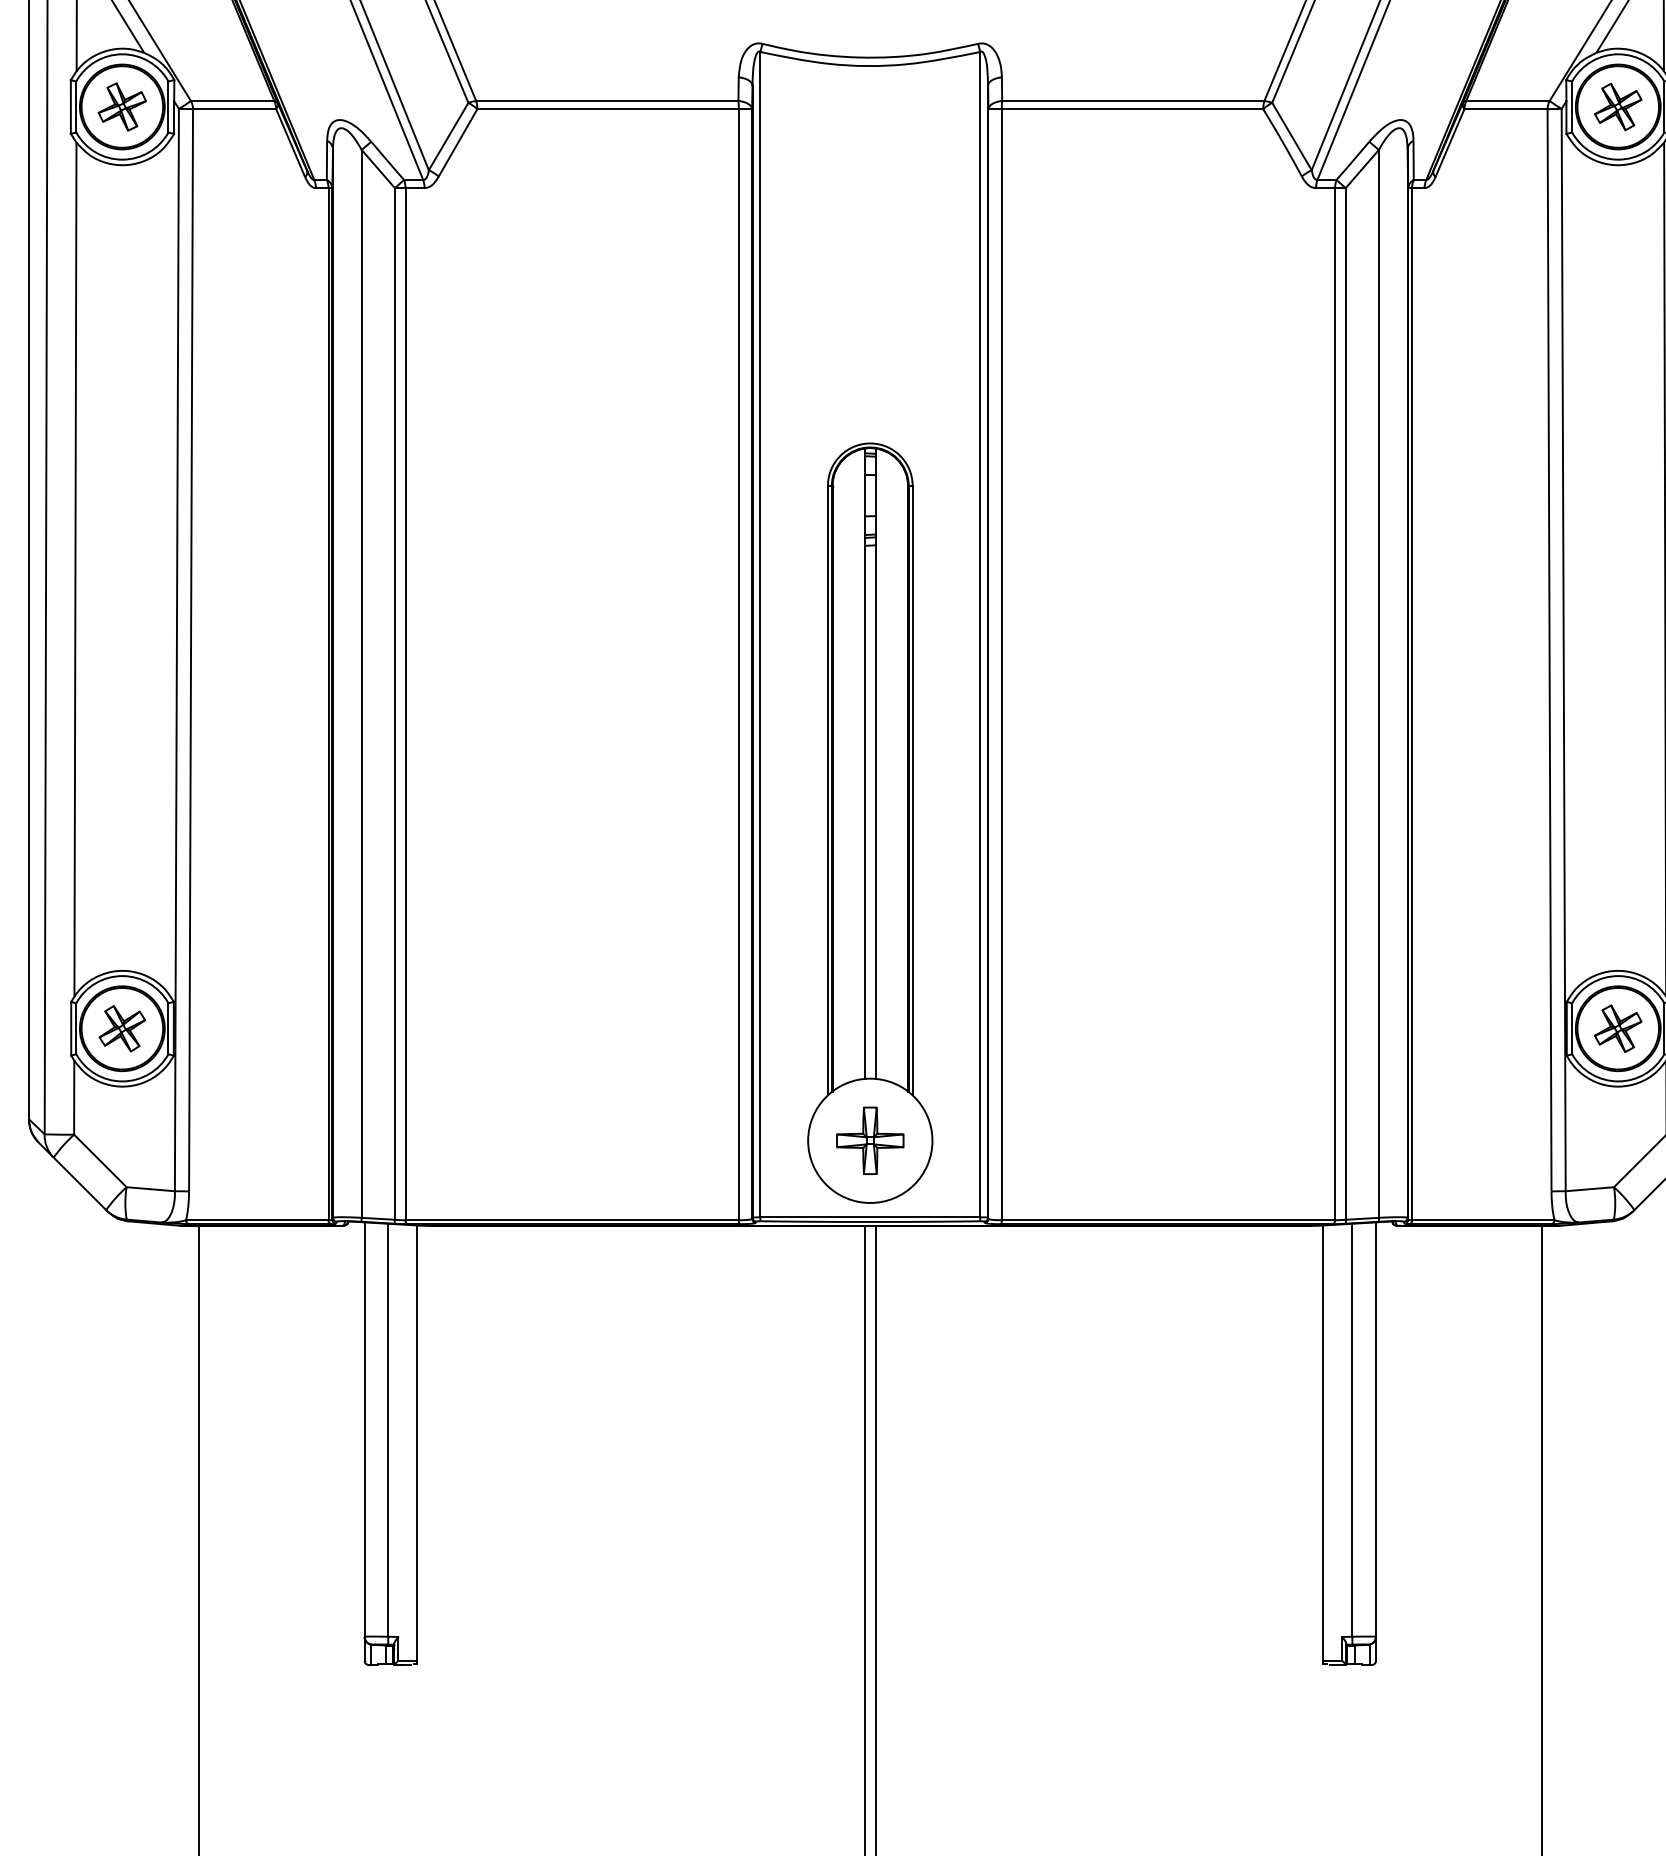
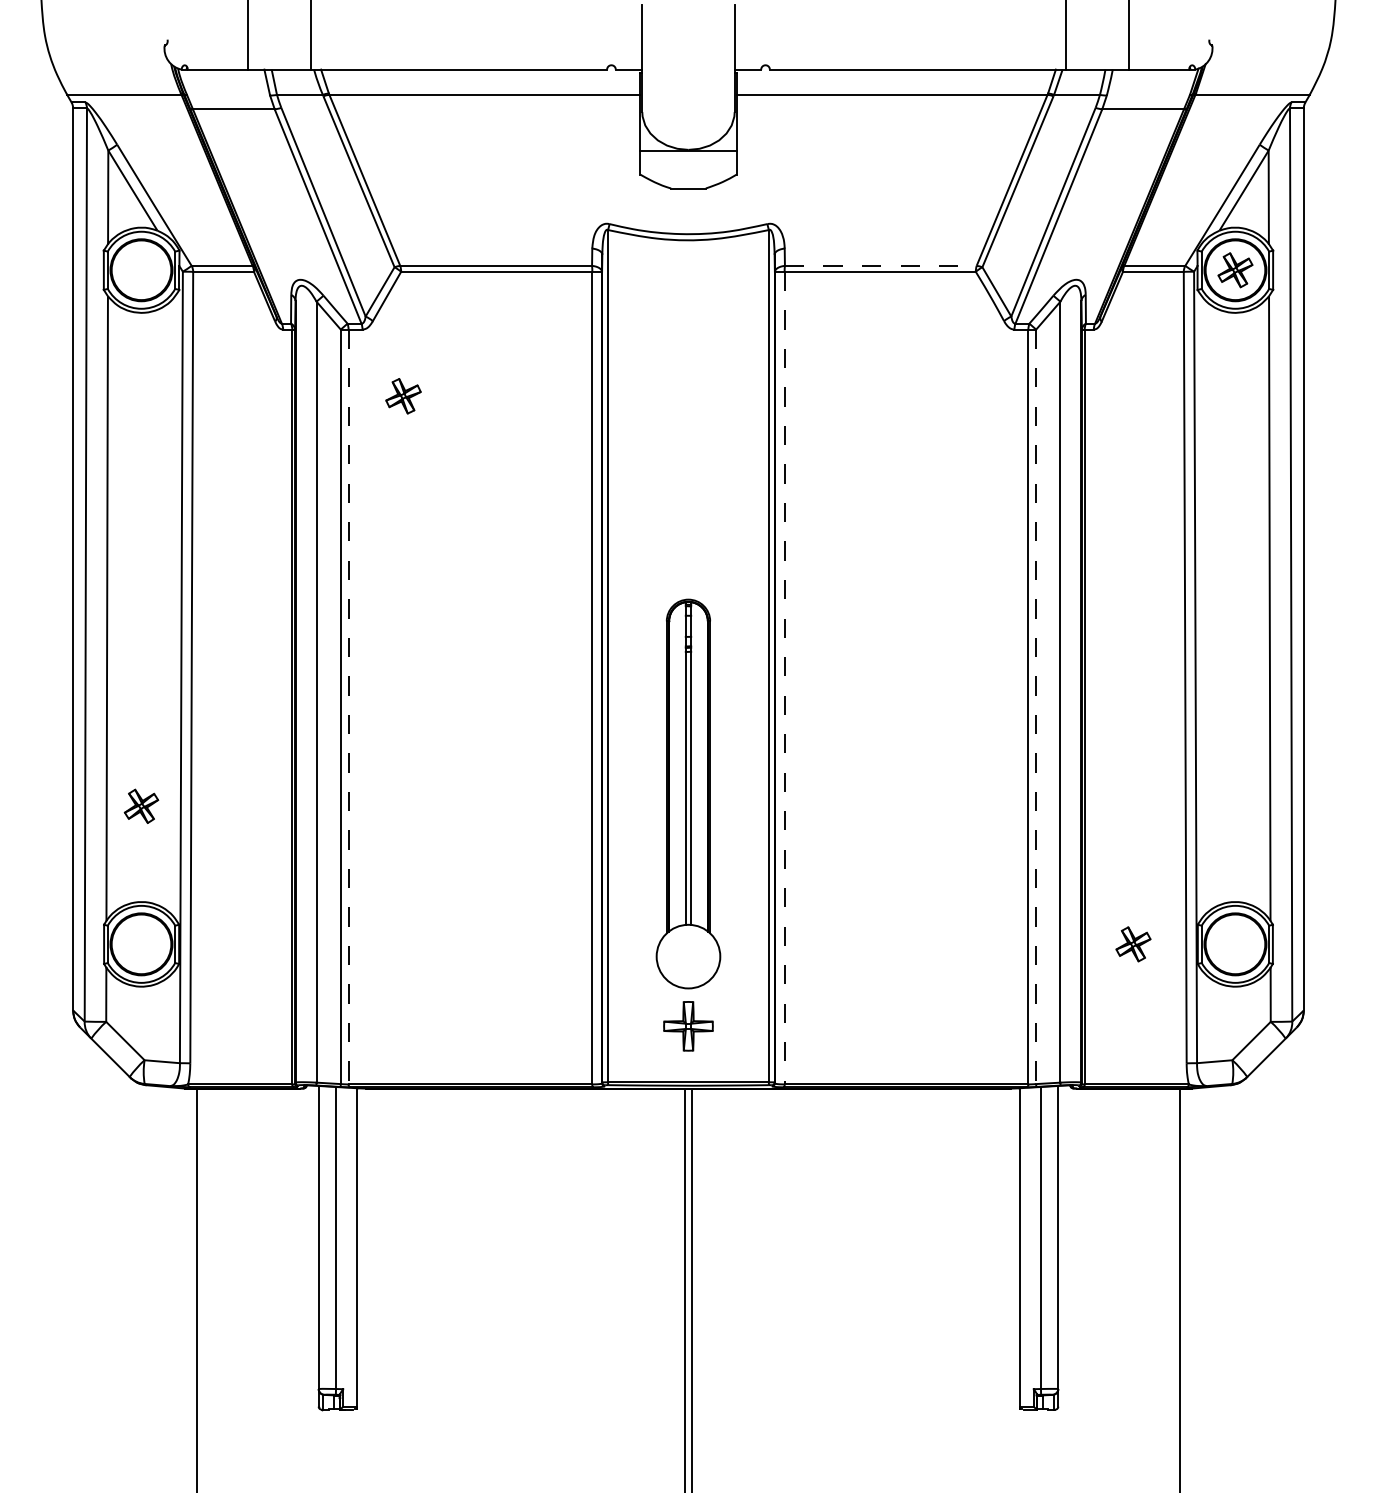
line: (1132, 100) -> (880, 265), solid -> dashed
part: (122, 107) -> (403, 396), moved
line: (1001, 665) -> (784, 678), solid -> dashed
line: (405, 704) -> (348, 707), solid -> dashed
line: (1346, 704) -> (1036, 707), solid -> dashed
part: (870, 822) -> (688, 793), size x0.7
part: (122, 1027) -> (141, 805), moved
part: (1618, 1028) -> (1133, 944), moved

